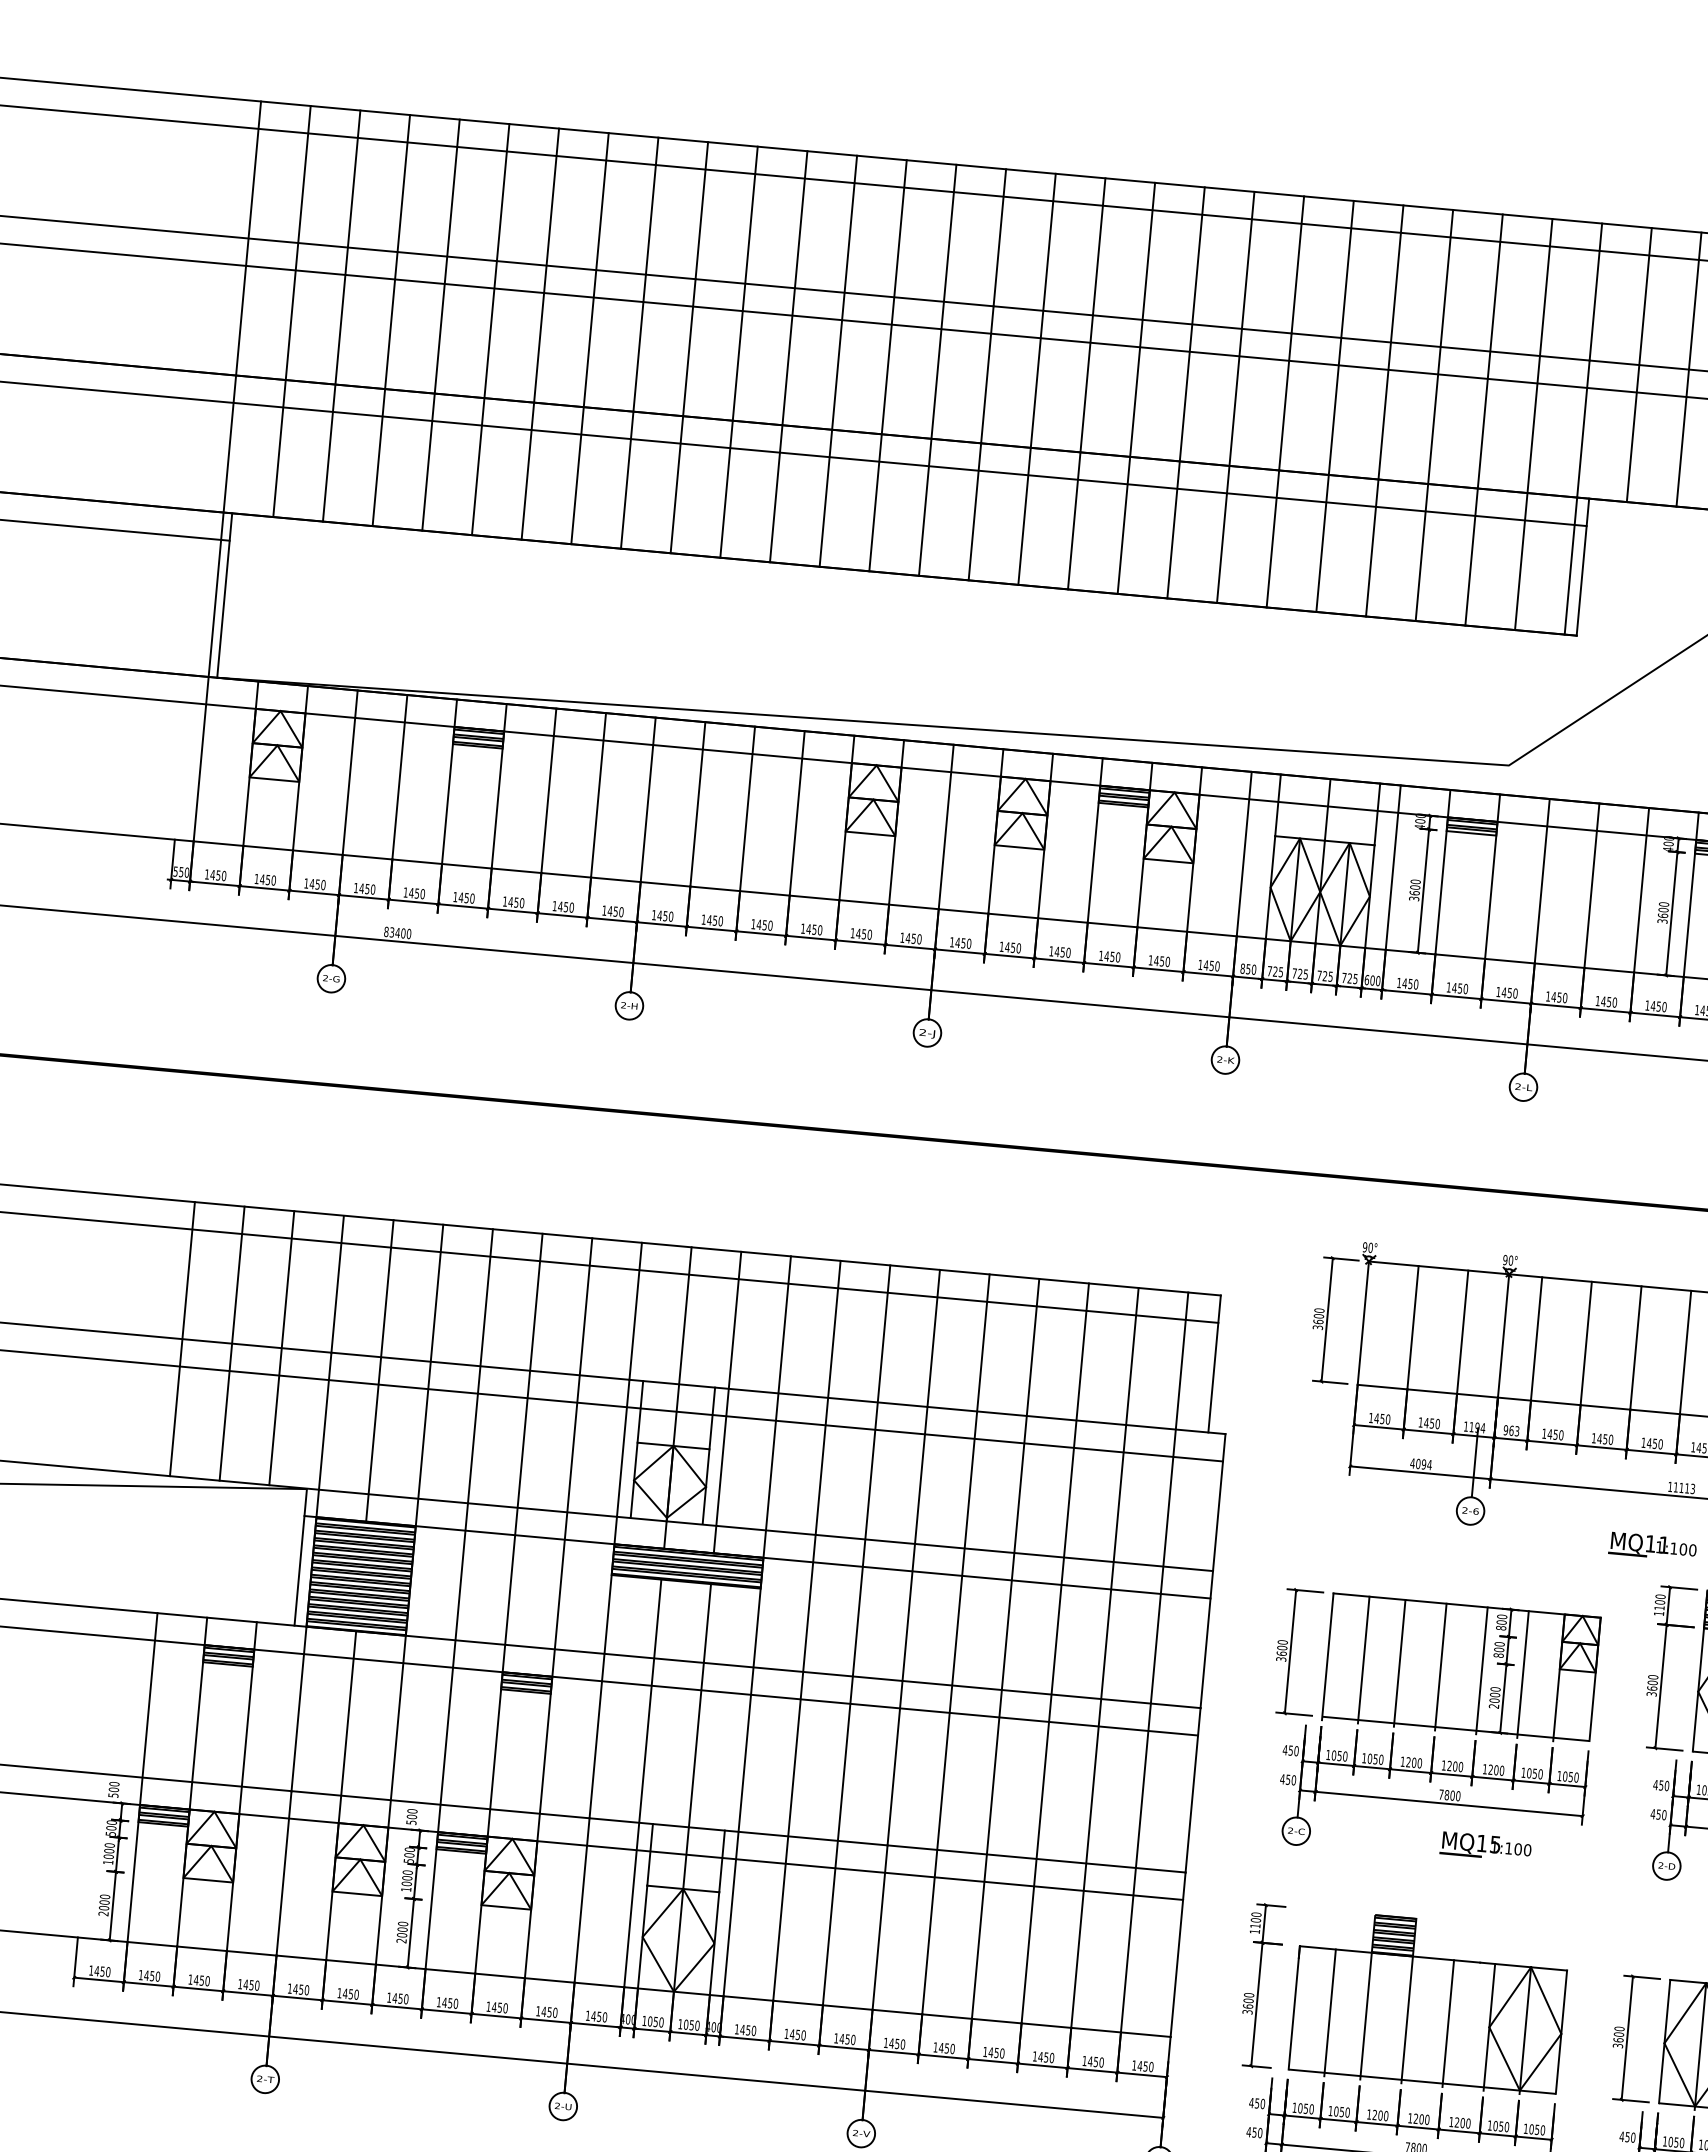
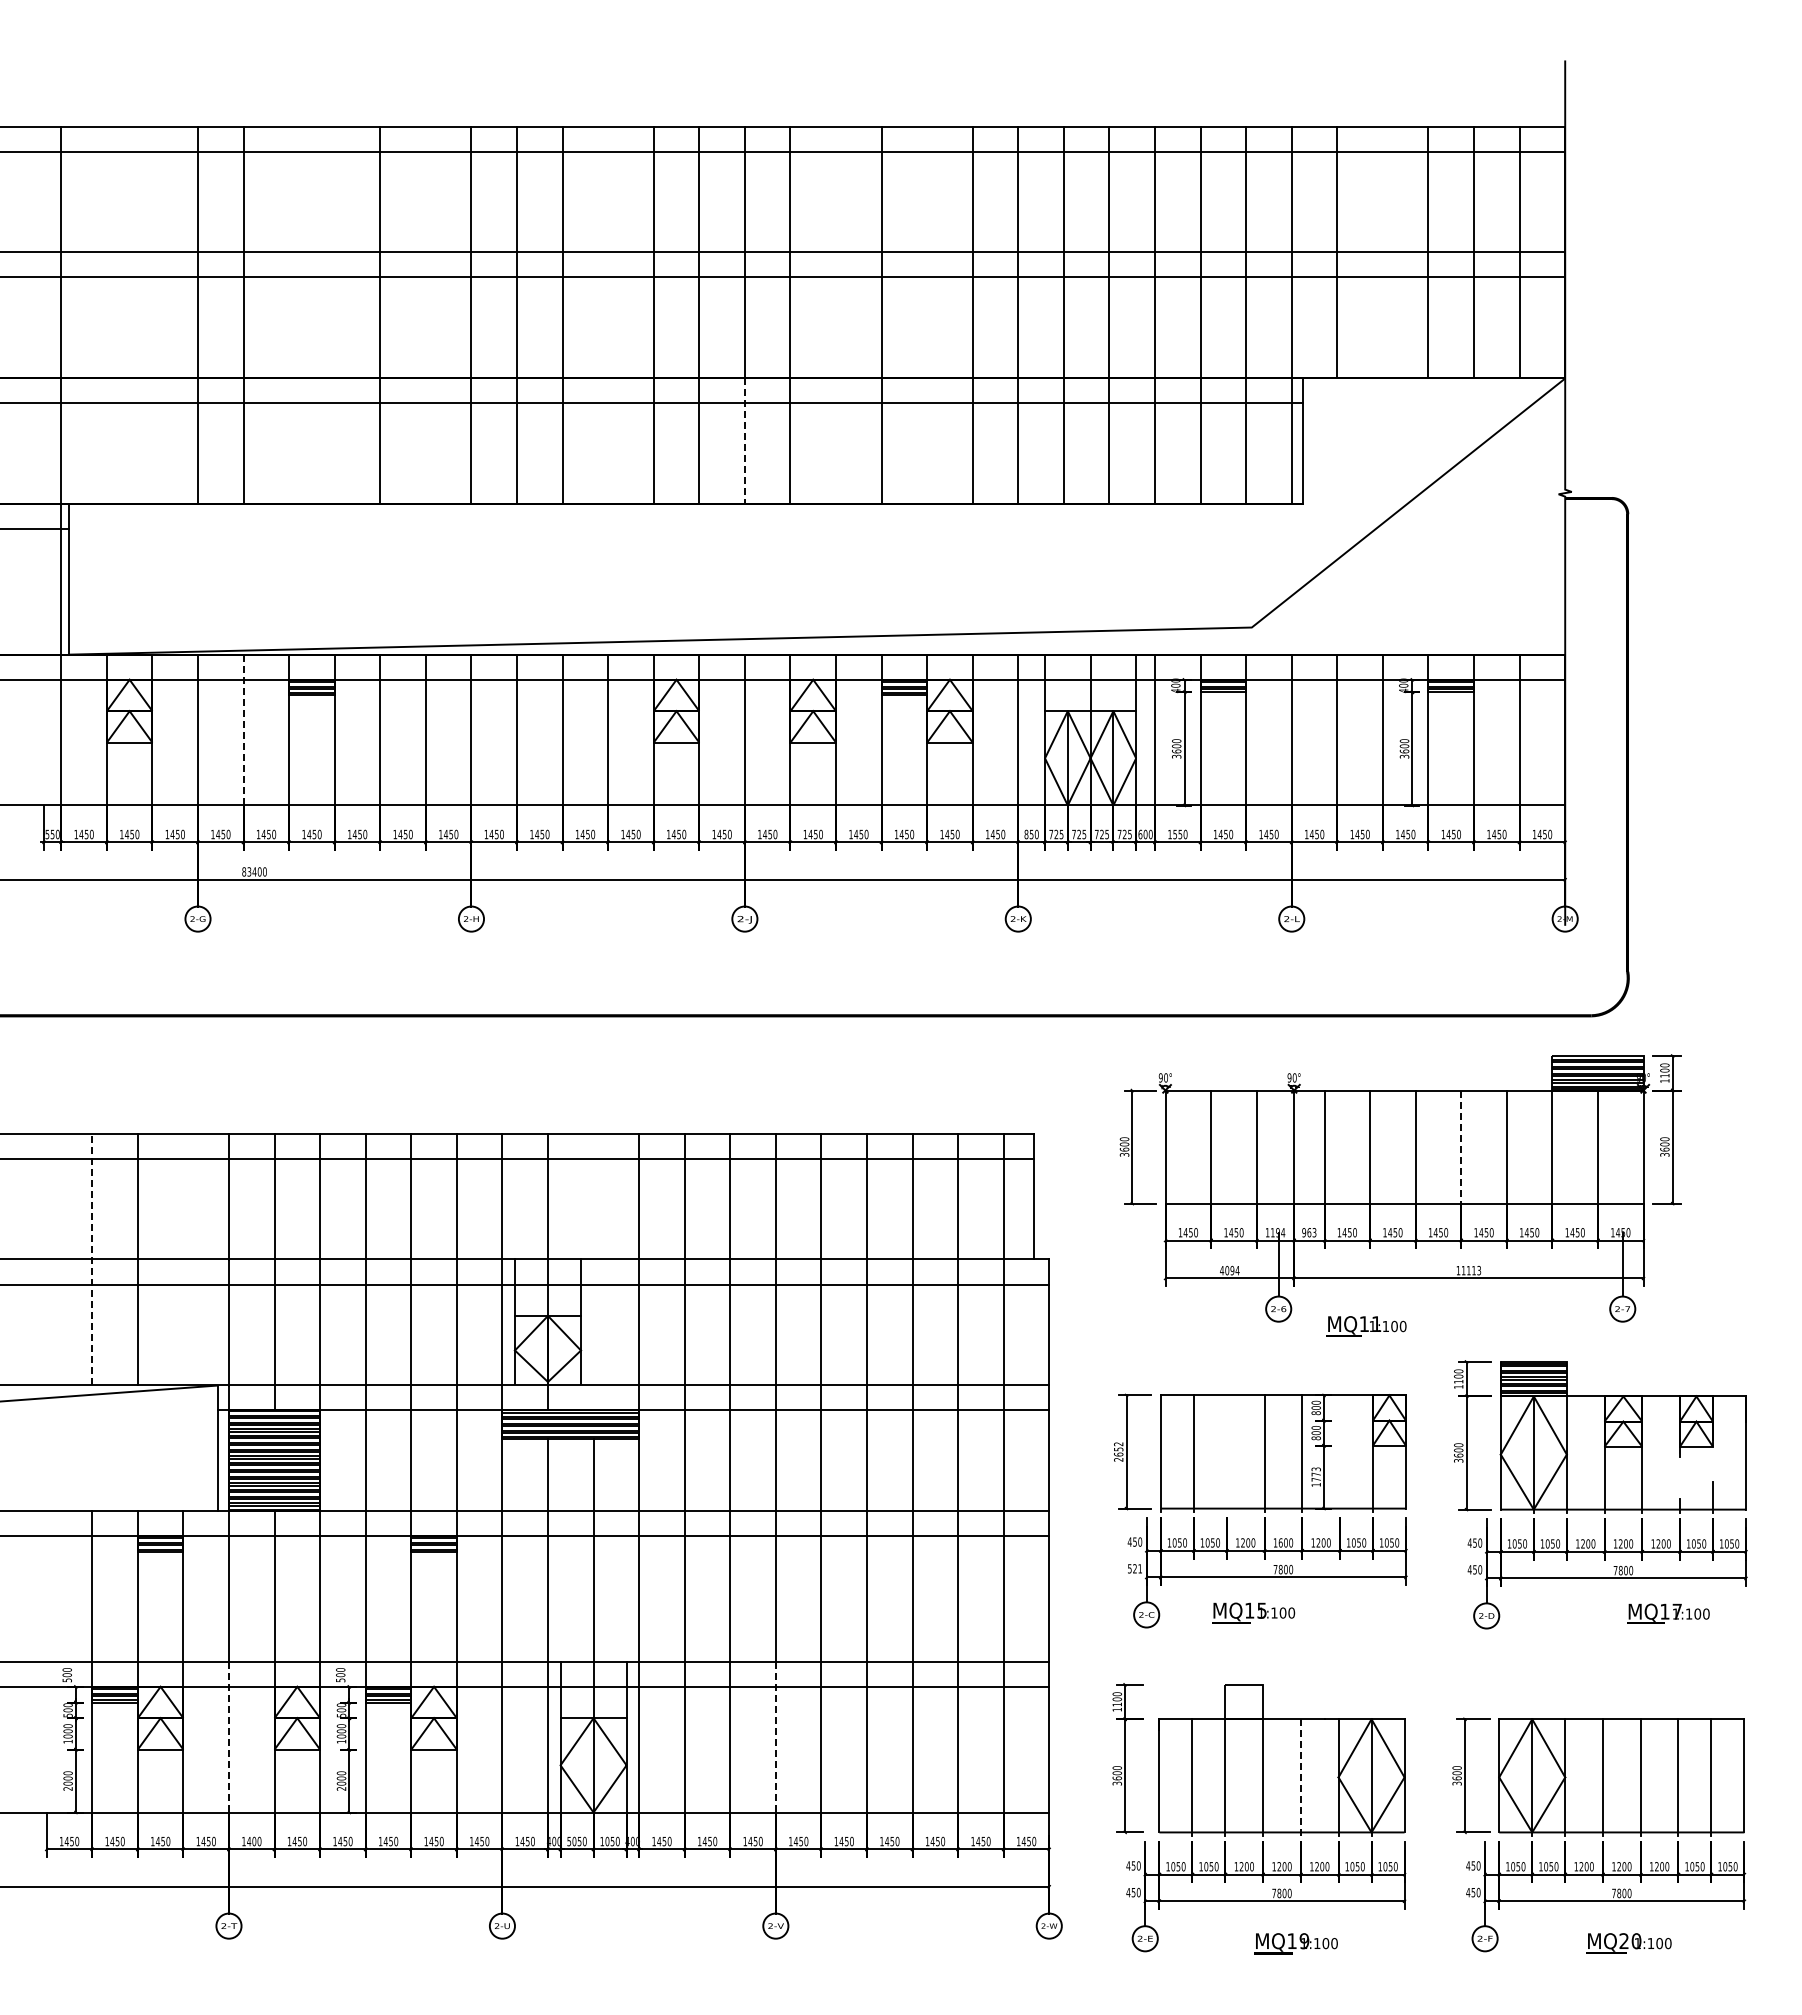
line: (291, 310) -> (106, 314), removed
line: (341, 315) -> (152, 314), removed
line: (491, 328) -> (289, 314), removed
line: (540, 333) -> (334, 314), removed
line: (639, 342) -> (425, 314), removed
line: (838, 360) -> (608, 314), removed
line: (1688, 369) -> (1382, 252), removed
line: (1087, 383) -> (836, 314), removed
line: (1186, 392) -> (927, 314), removed
line: (974, 511) -> (744, 440), solid -> dashed
line: (399, 776) -> (243, 729), solid -> dashed
text: (1405, 983) -> (1175, 834), 1450 -> 1550
line: (182, 1339) -> (92, 1259), solid -> dashed
line: (281, 1348) -> (183, 1259), removed
line: (1685, 1353) -> (1461, 1147), solid -> dashed
line: (727, 1402) -> (593, 1271), removed
text: (1652, 1546) -> (1366, 1326), moved
text: (1281, 1650) -> (1118, 1451), 3600 -> 2652
line: (1399, 1663) -> (1226, 1453), removed
line: (1522, 1674) -> (1339, 1453), removed
text: (1494, 1697) -> (1315, 1476), 2000 -> 1773
text: (1449, 1765) -> (1280, 1542), 1200 -> 1600
text: (1287, 1779) -> (1134, 1568), 450 -> 521
text: (1486, 1845) -> (1253, 1612), moved
line: (283, 1874) -> (228, 1738), solid -> dashed
line: (879, 1928) -> (775, 1737), solid -> dashed
hatch: (1394, 1935) -> (1244, 1701), removed
text: (301, 1989) -> (254, 1841), 1450 -> 1400
text: (644, 2020) -> (569, 1841), 1050 -> 5050
line: (1447, 2022) -> (1300, 1776), solid -> dashed

